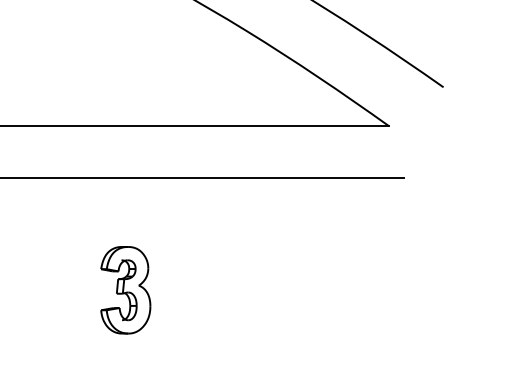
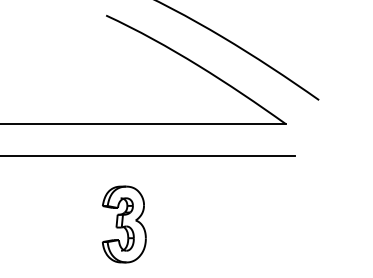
part: (125, 290) -> (124, 224), size x1.43

